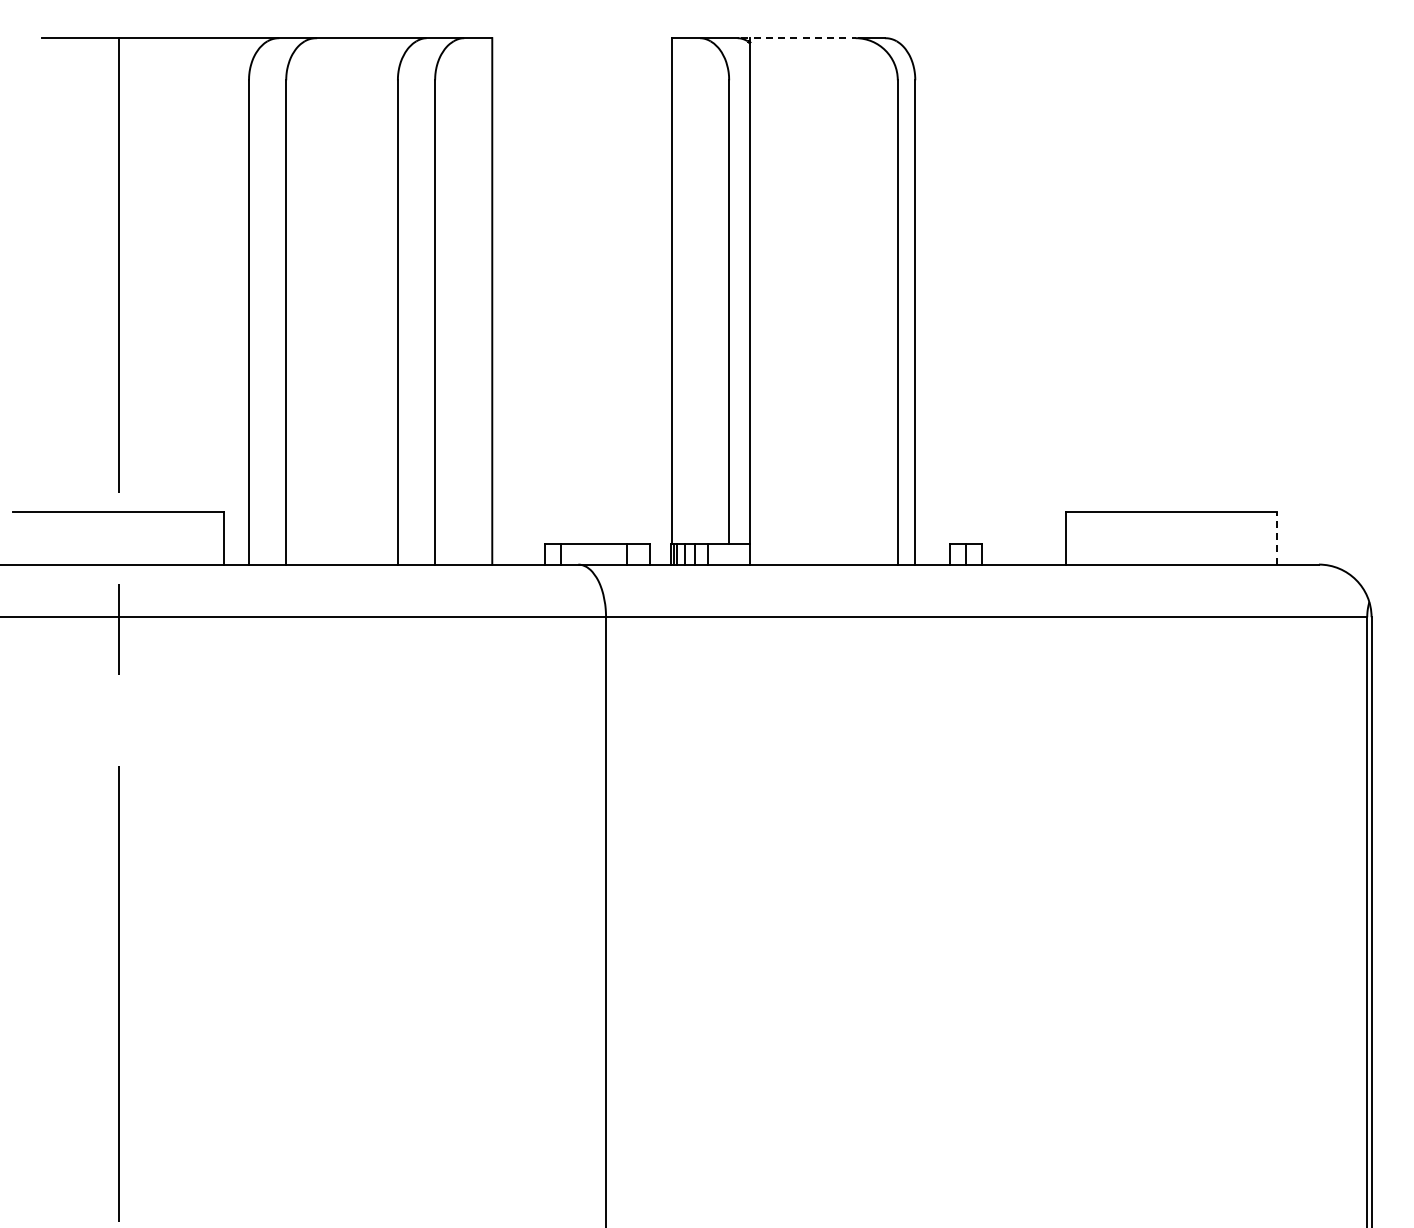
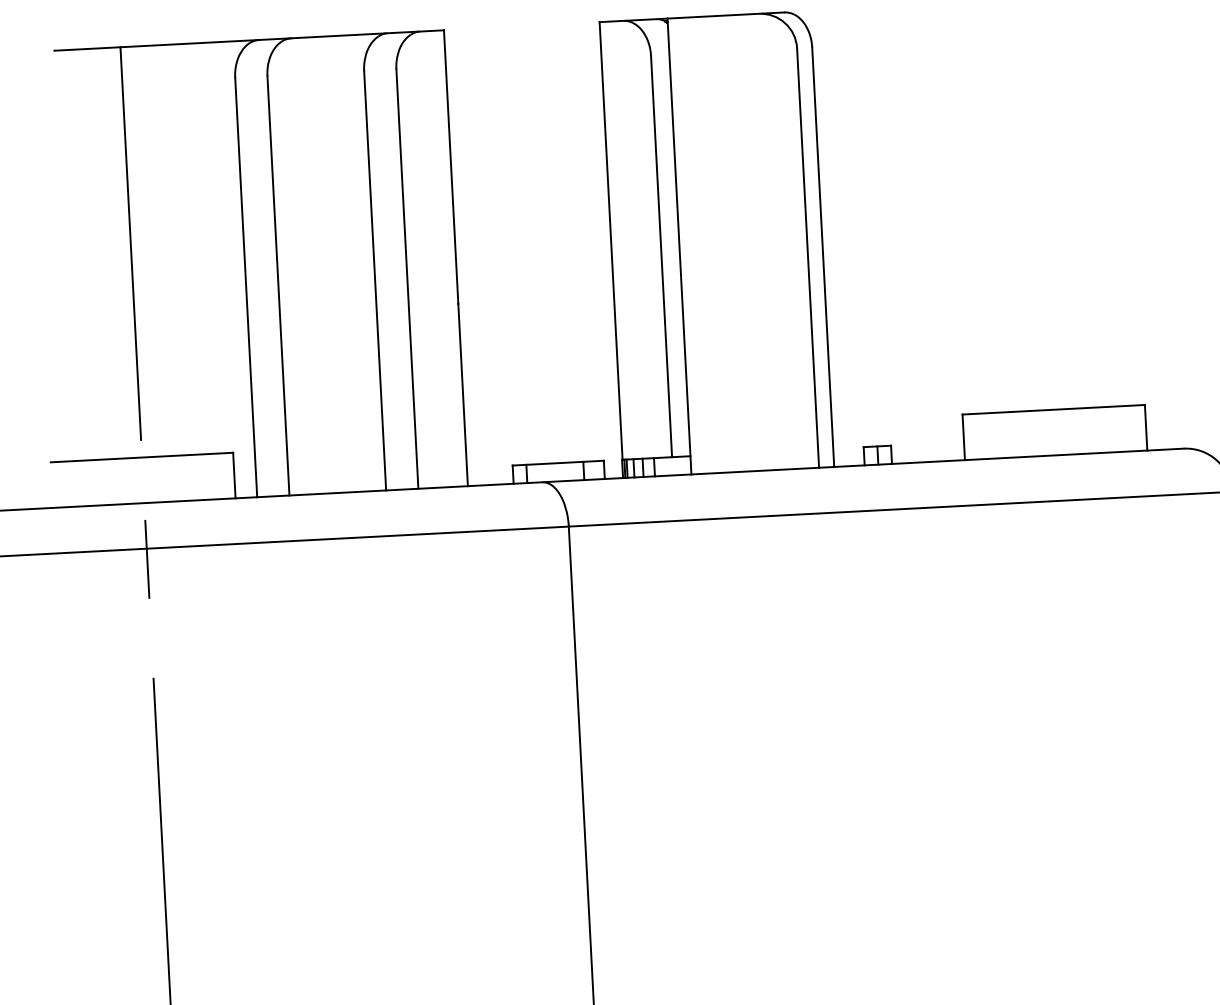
line: (799, 38) -> (710, 16), dashed -> solid
line: (1276, 537) -> (1145, 427), dashed -> solid

